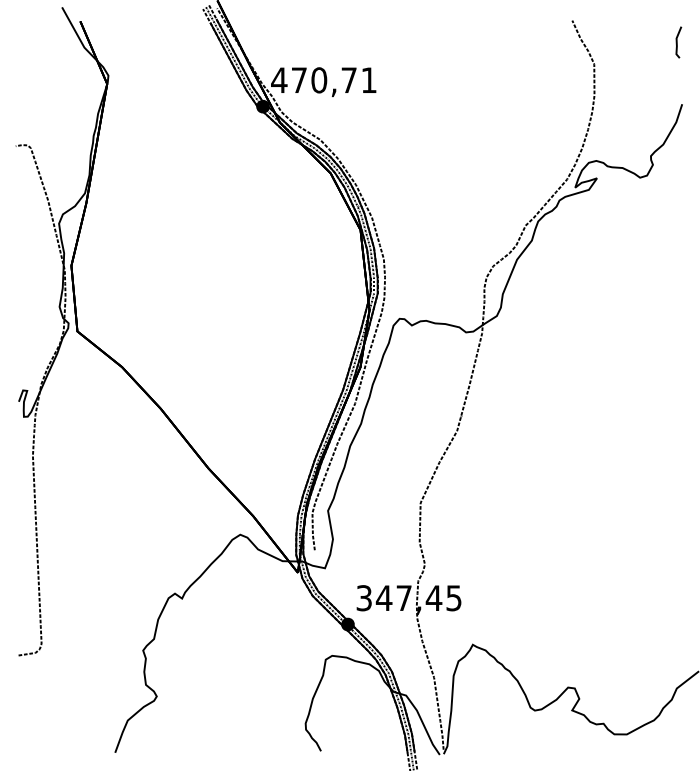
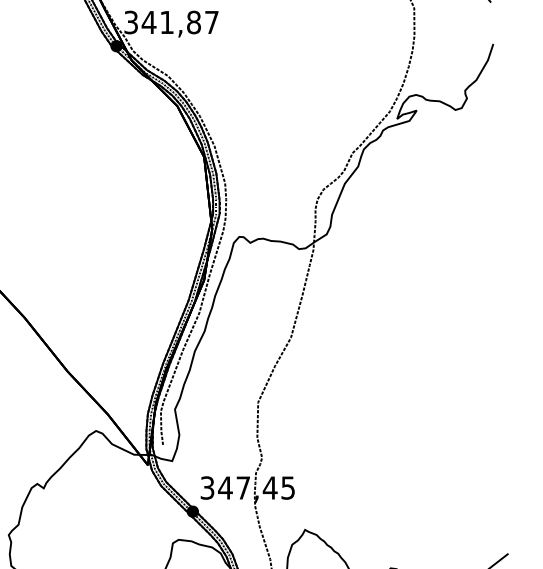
text: (323, 80) -> (170, 22), 470,71 -> 341,87

